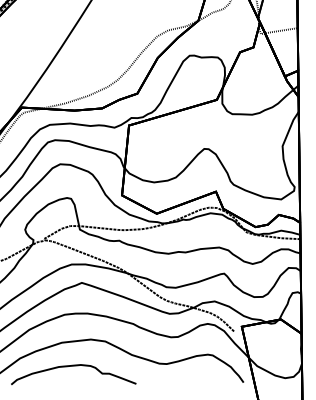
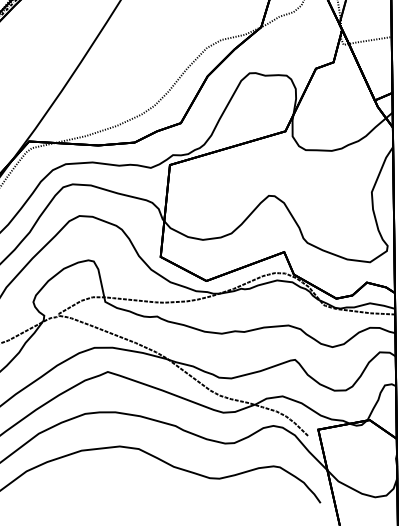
curve: (73, 366) -> (96, 481), removed

